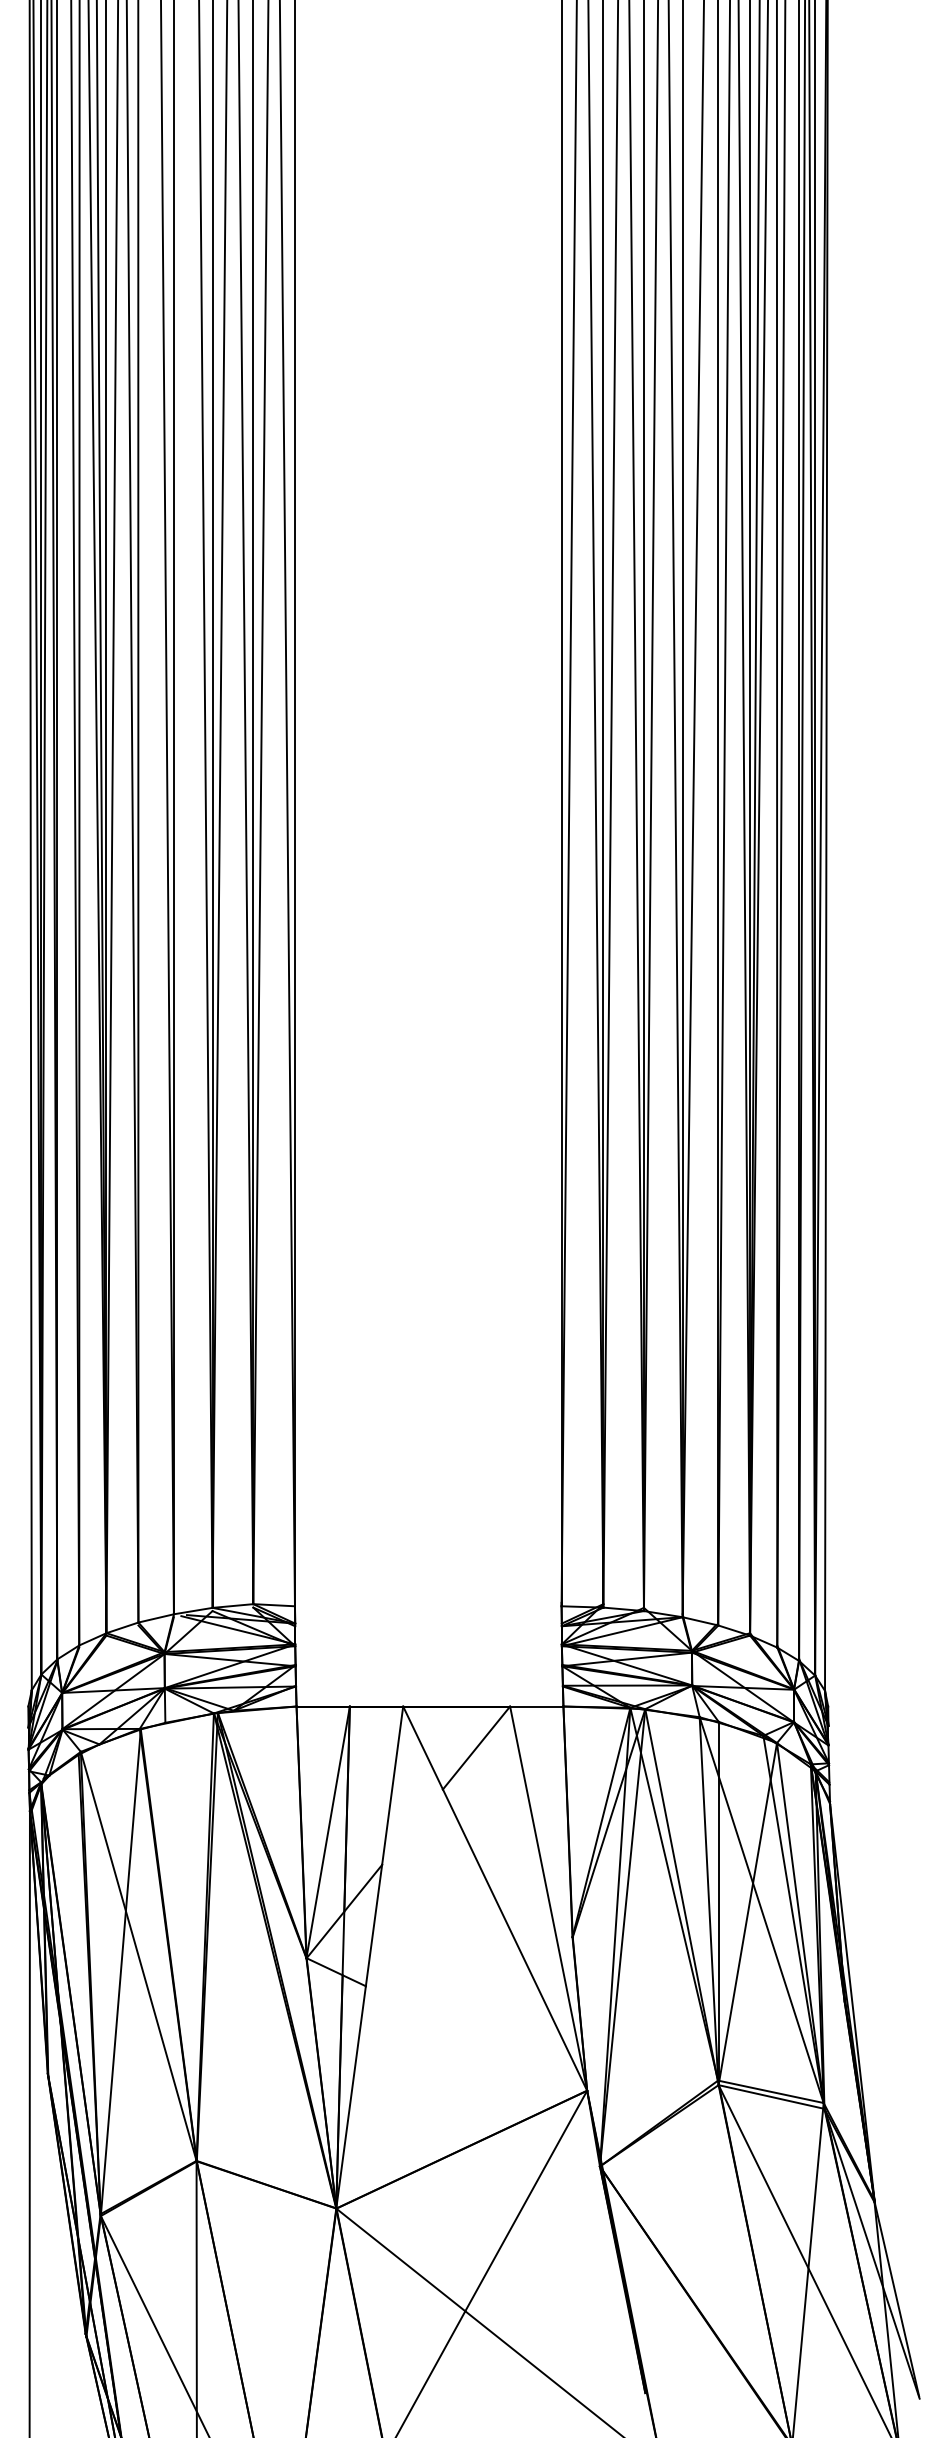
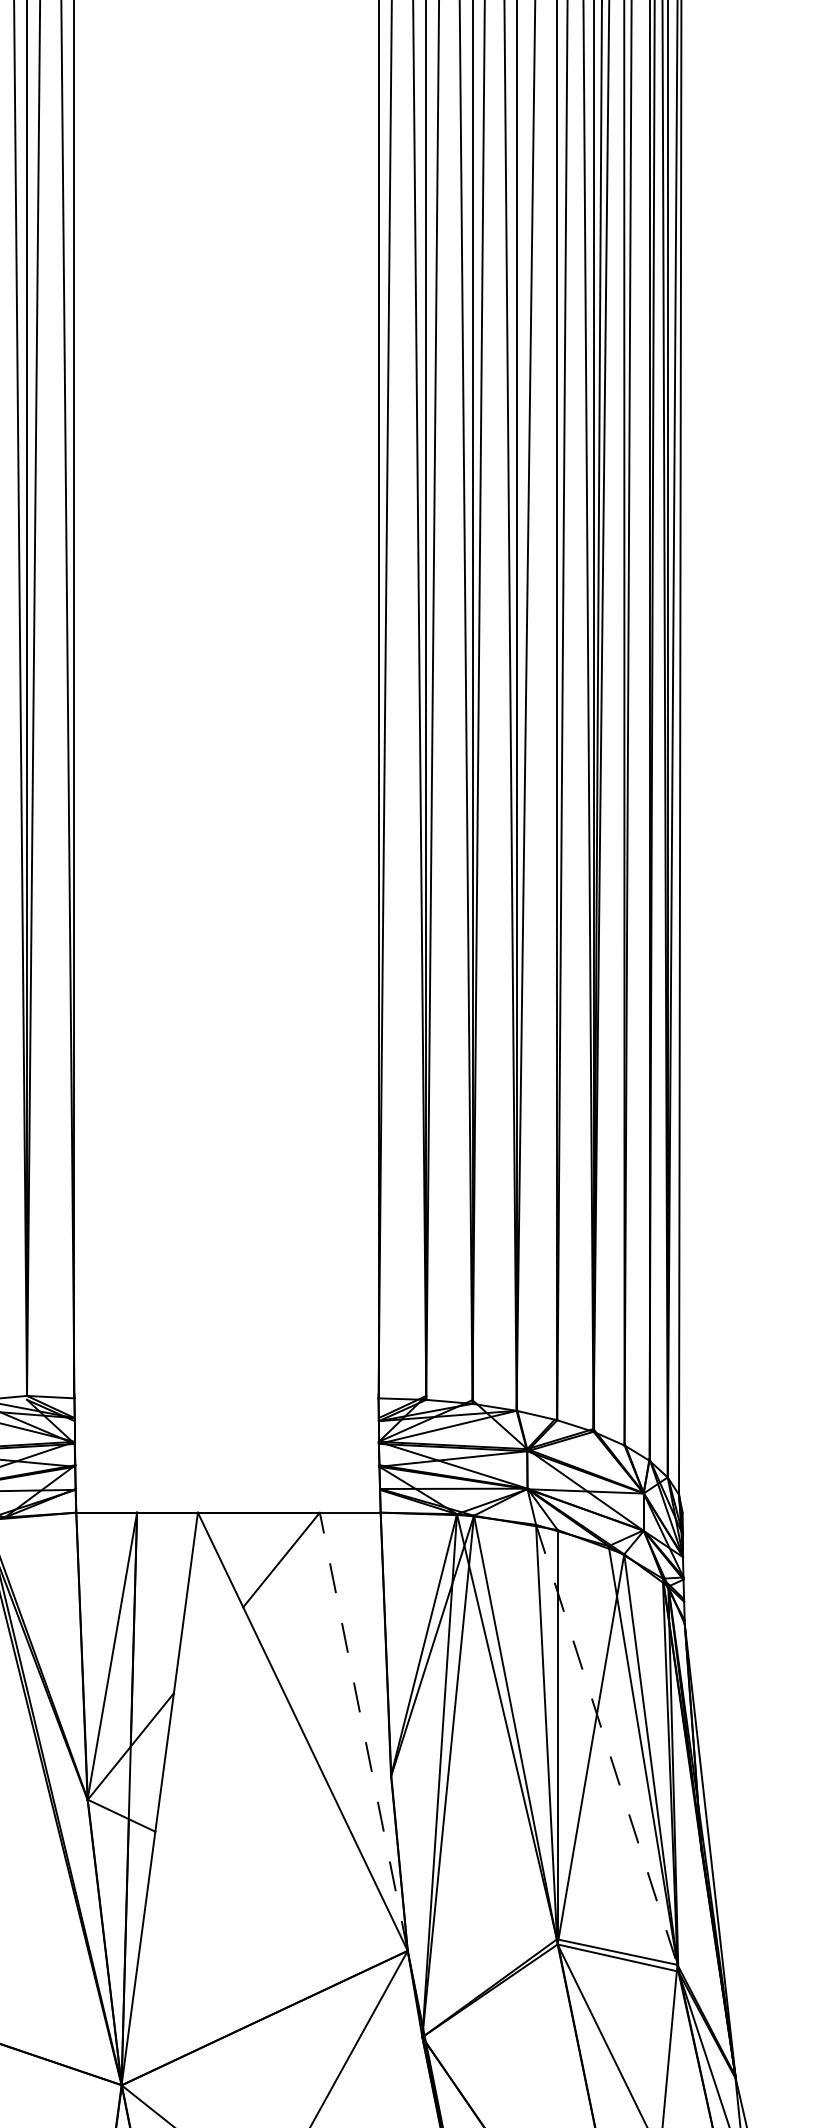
line: (548, 1898) -> (363, 1731), solid -> dashed
line: (761, 1910) -> (606, 1745), solid -> dashed

